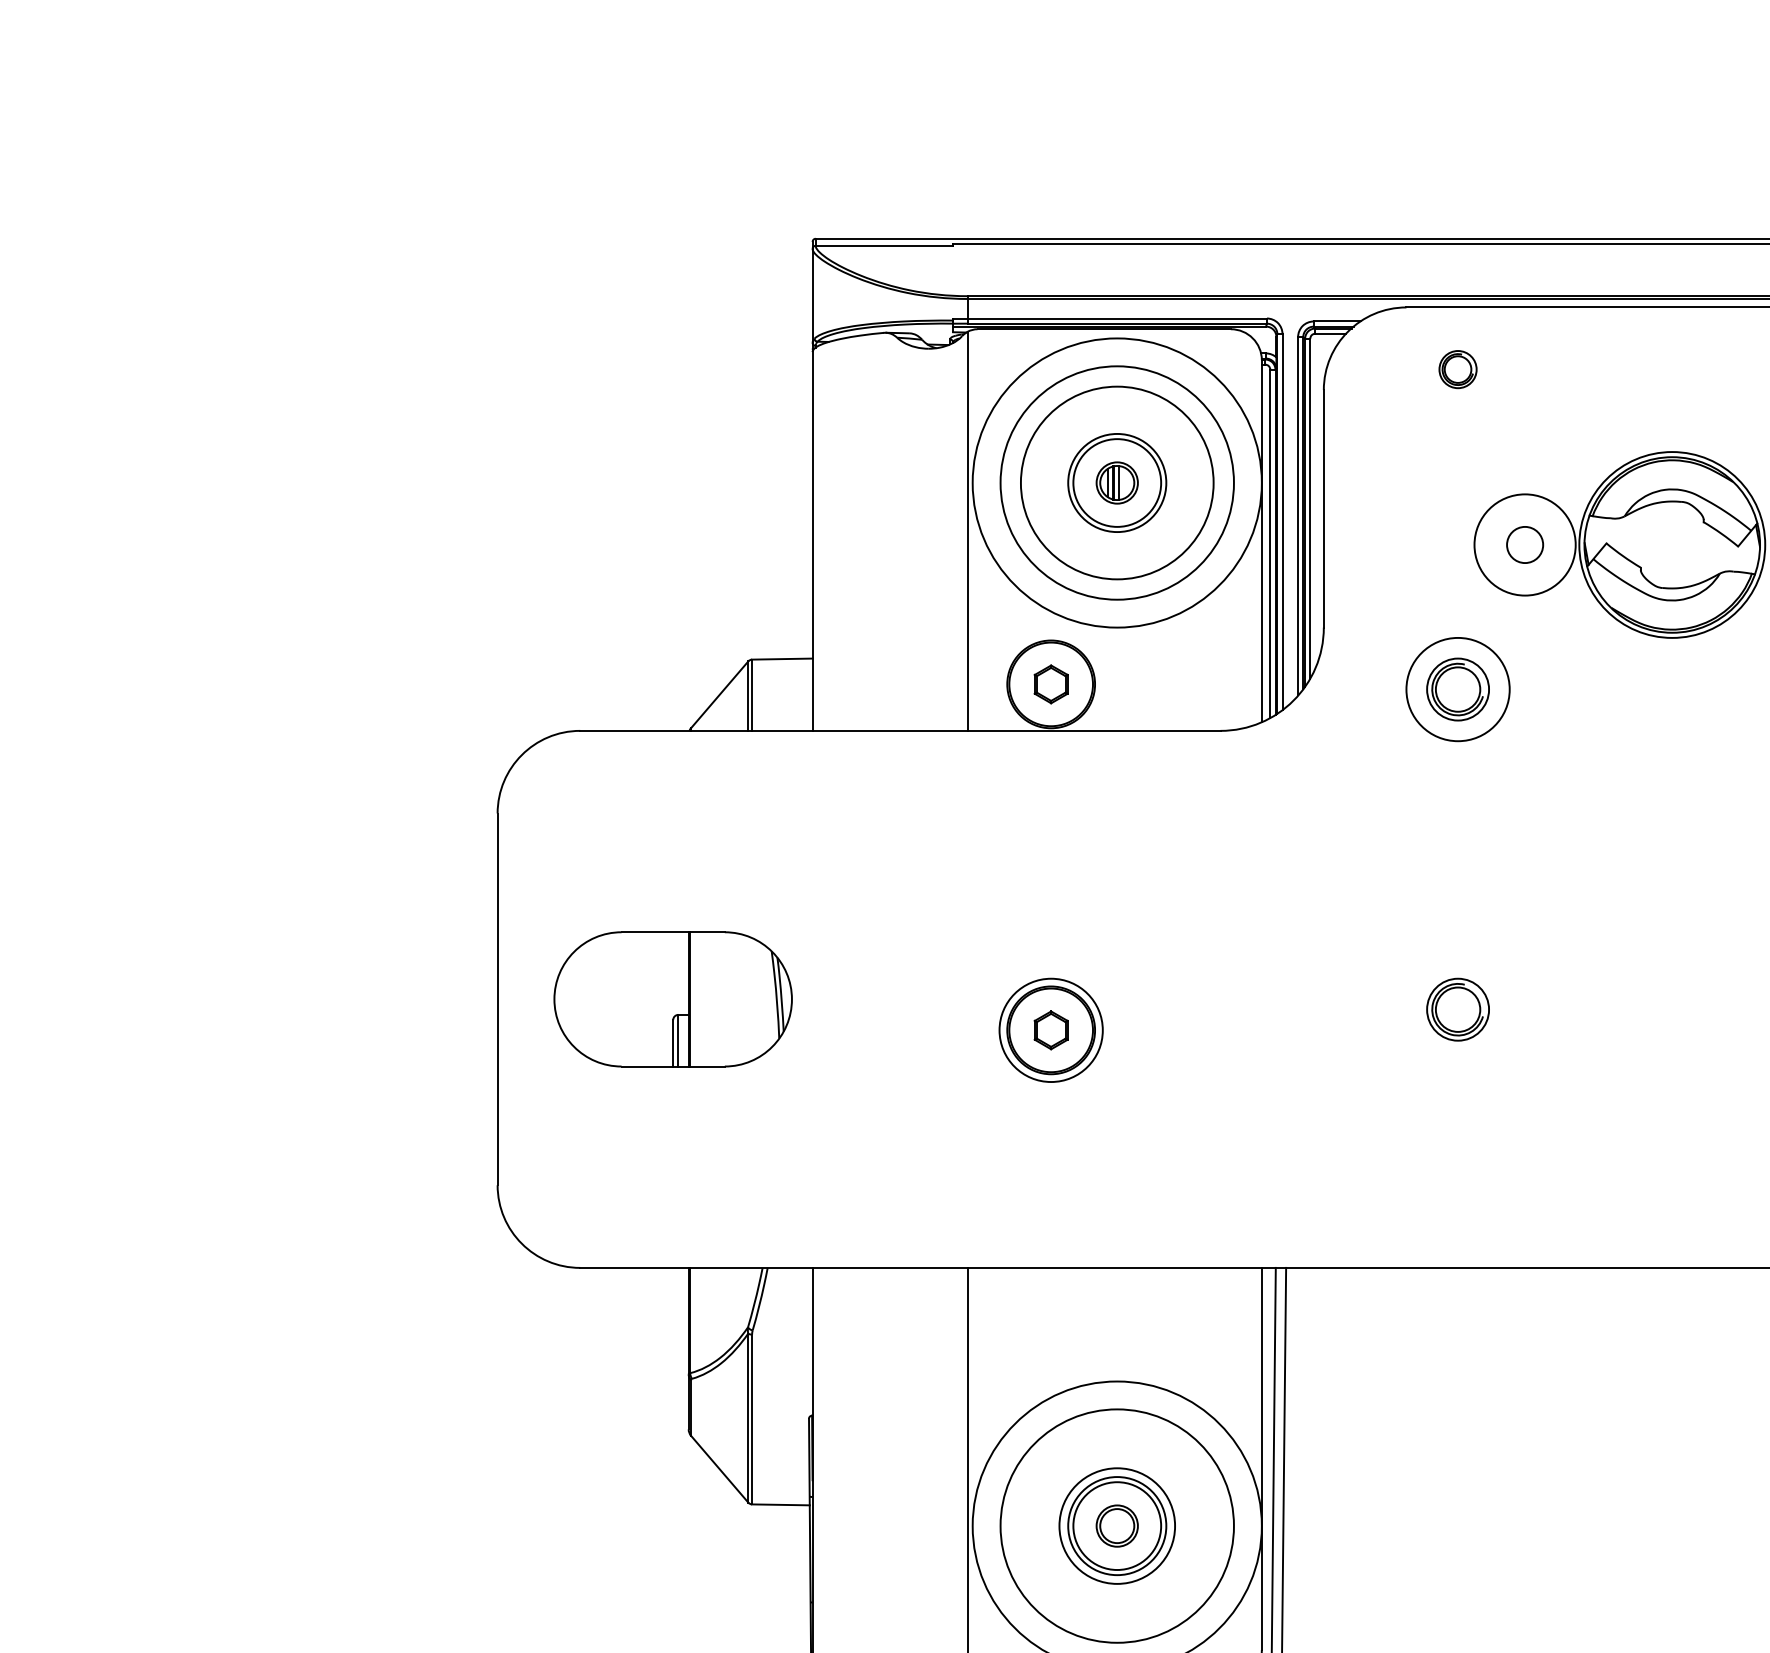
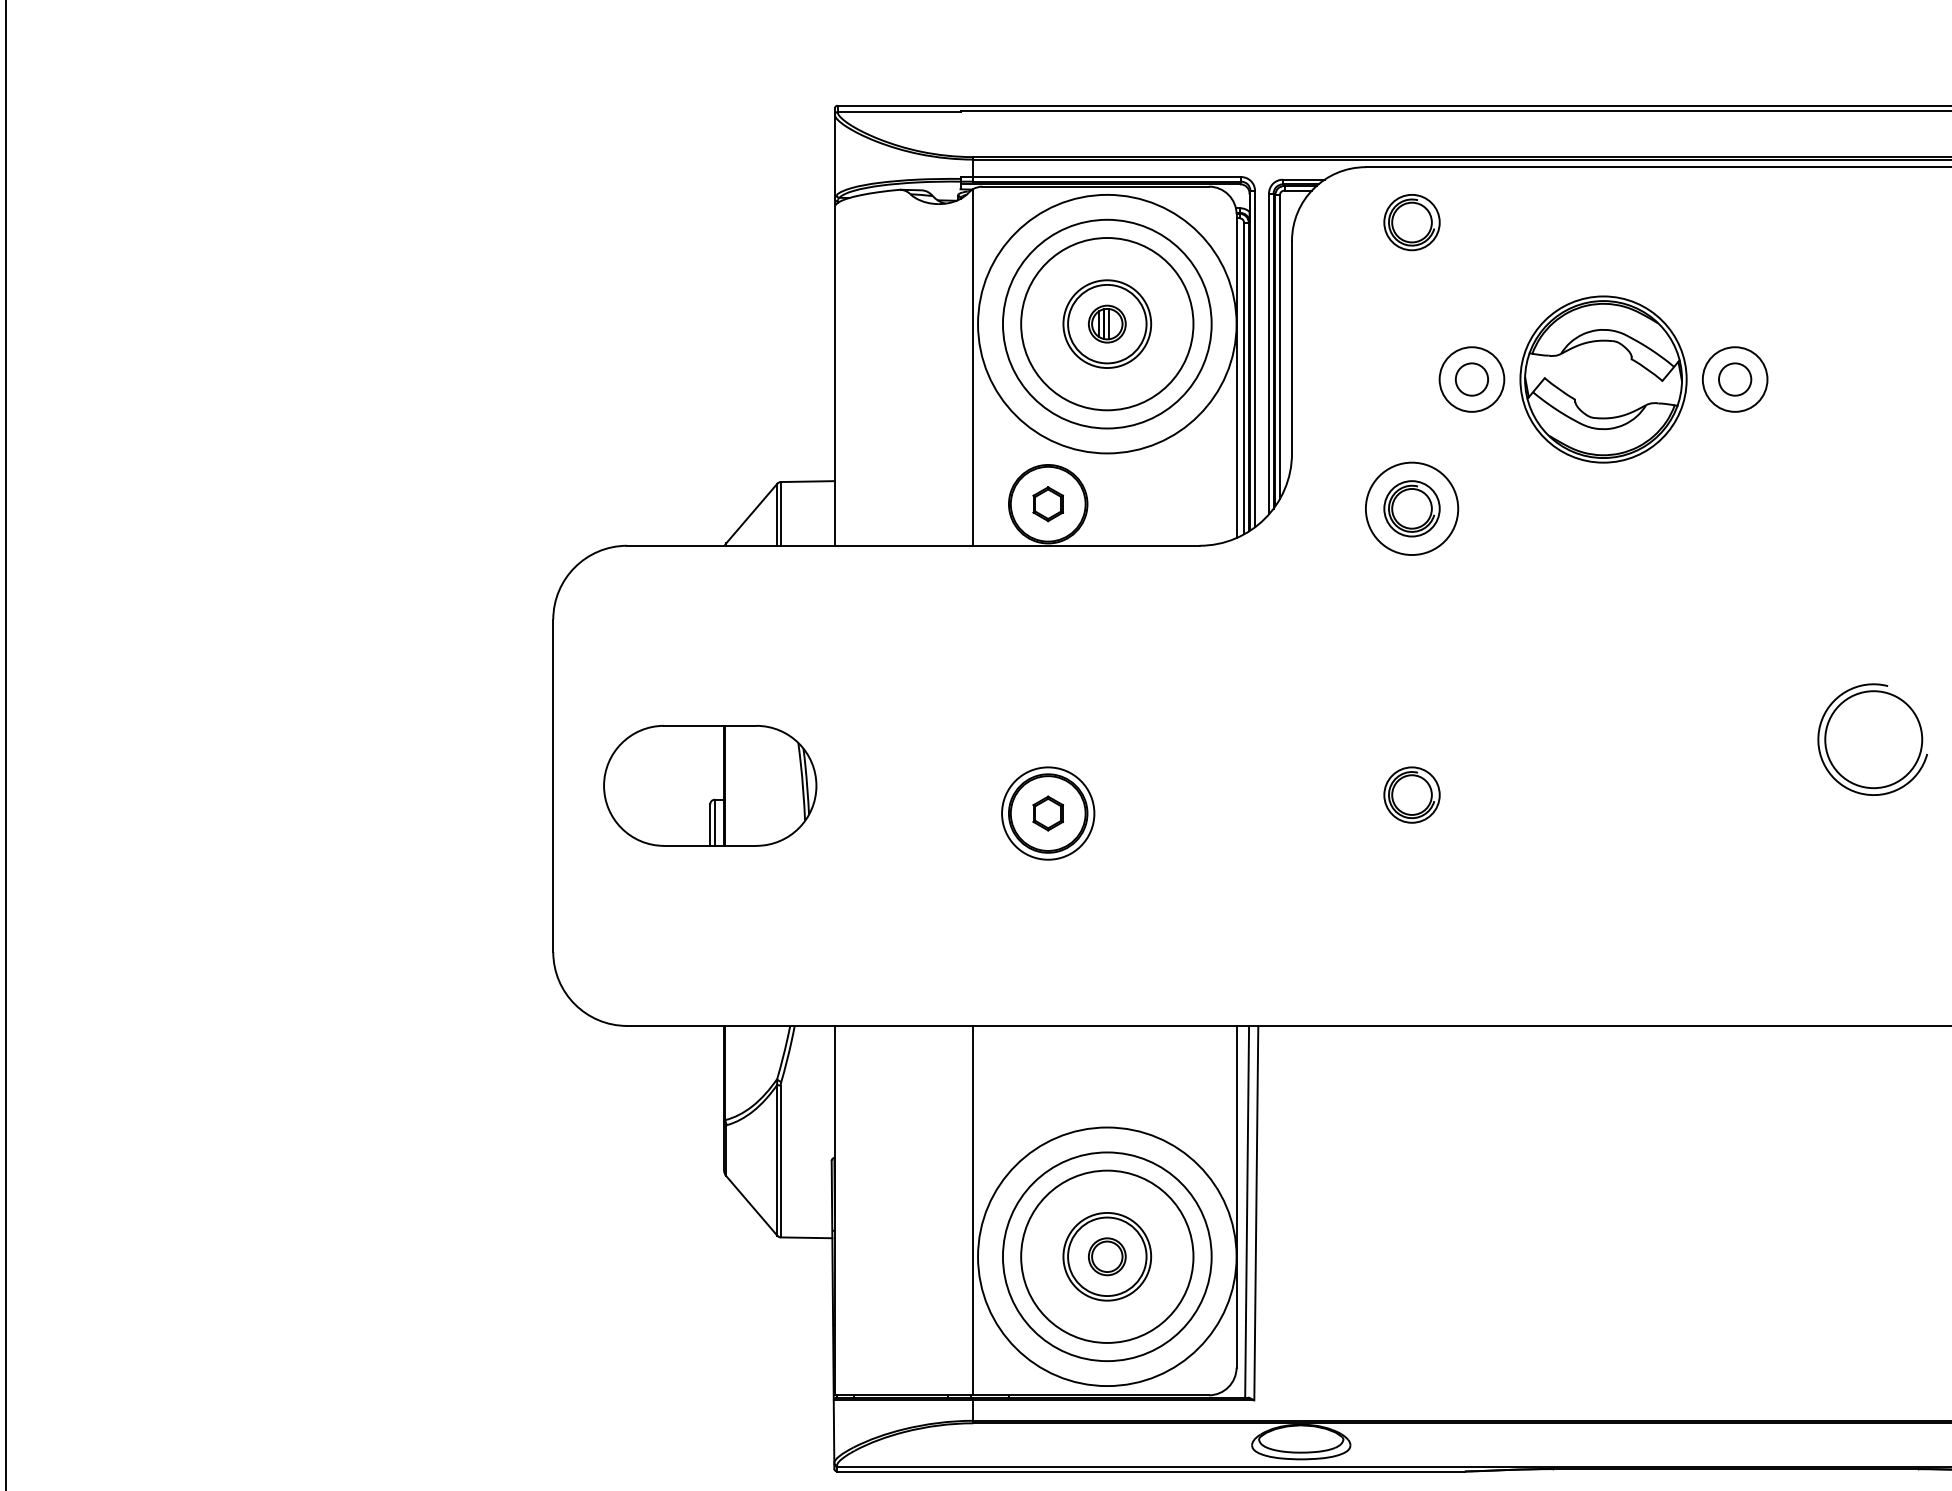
part: (1457, 369) -> (1411, 222), size x1.67
circle: (1524, 544) -> (1471, 379), size x0.71
circle: (1117, 1525) -> (1107, 1256), size x1.67

